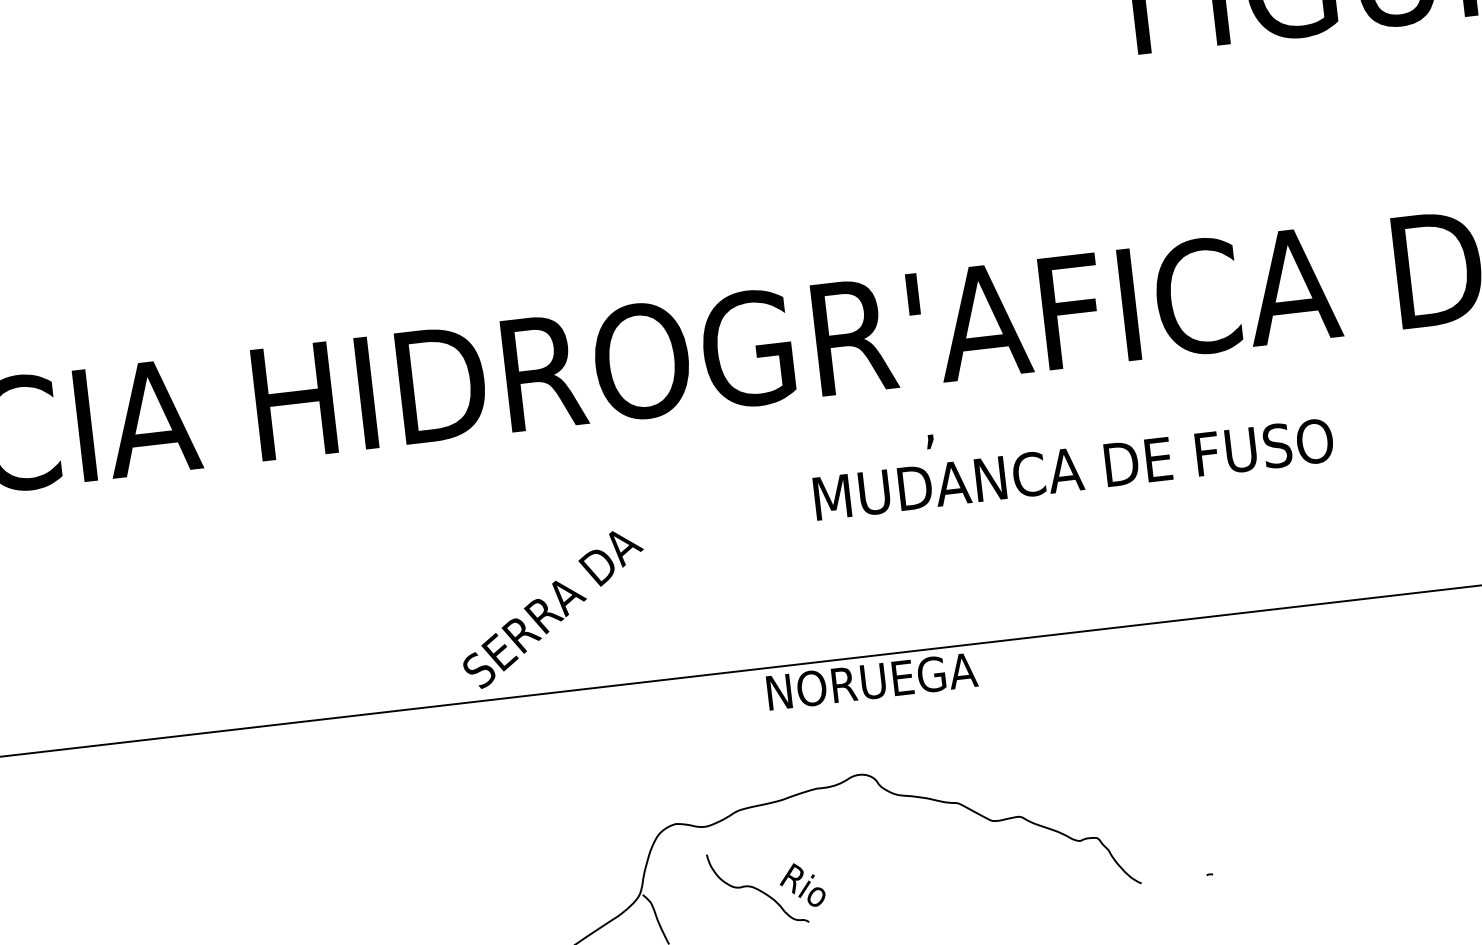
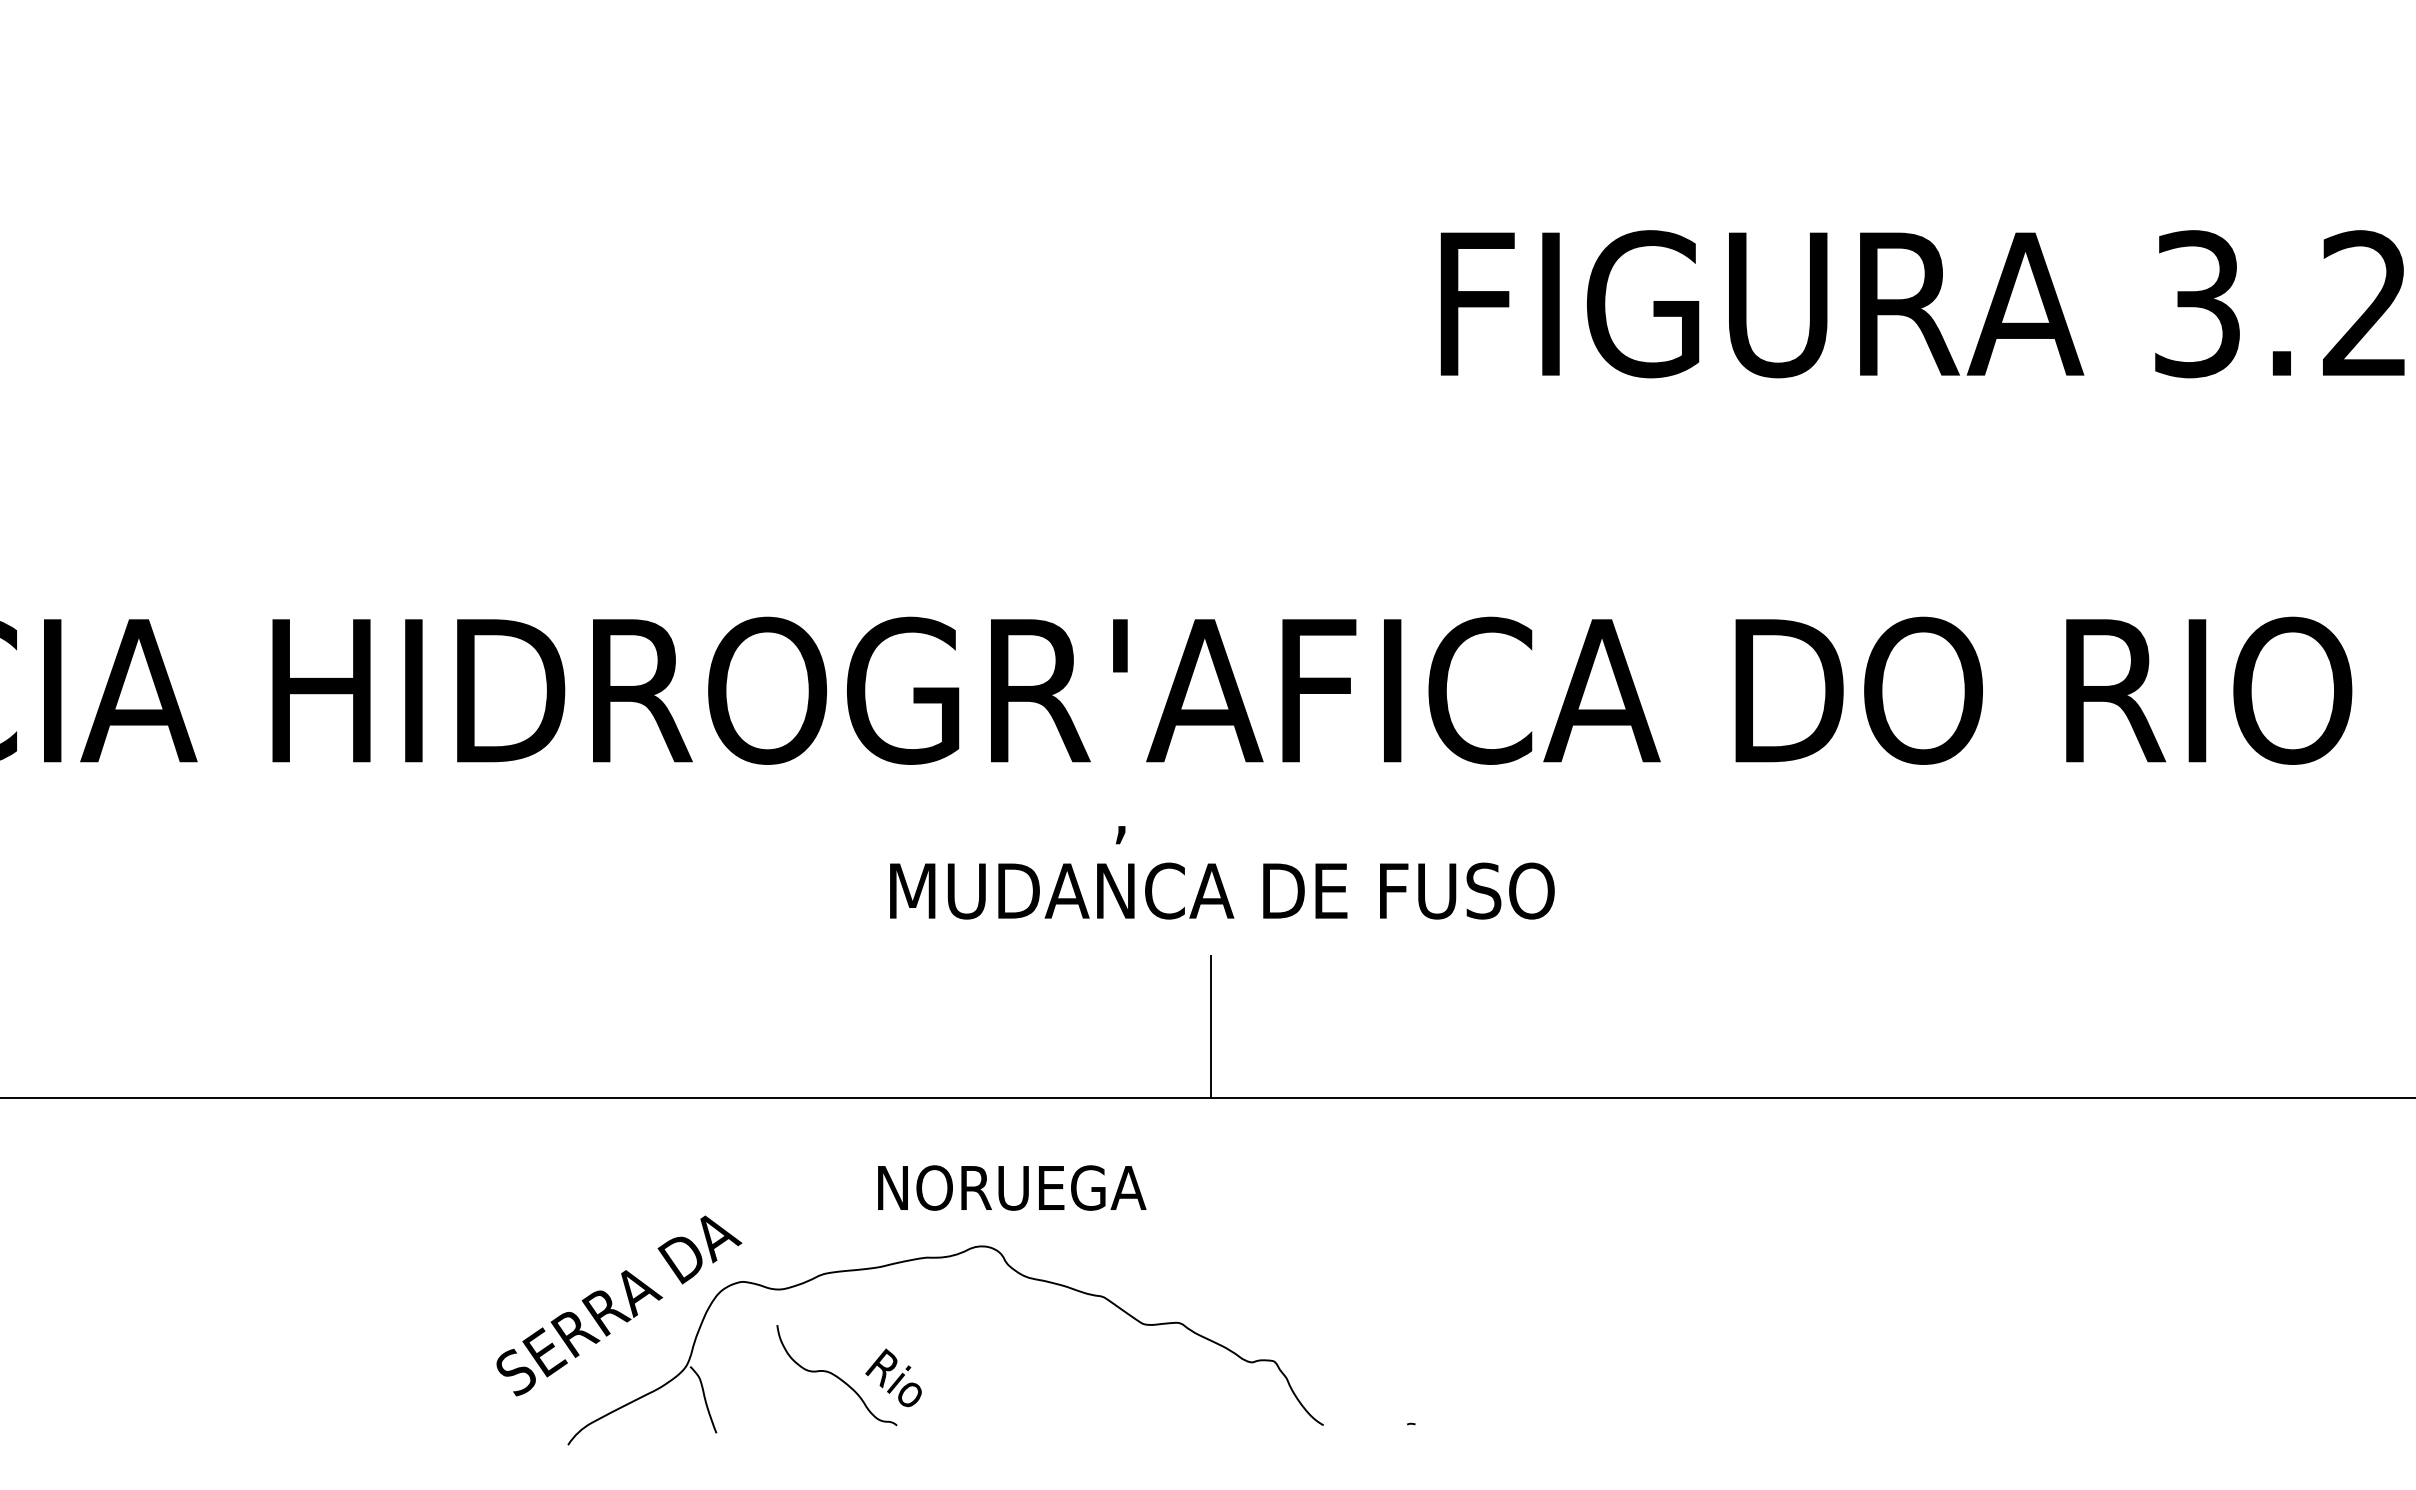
text: (1073, 468) -> (1222, 890), moved
line: (1018, 582) -> (1211, 1026), added
text: (553, 608) -> (619, 1305), moved
text: (872, 681) -> (1012, 1187), moved

